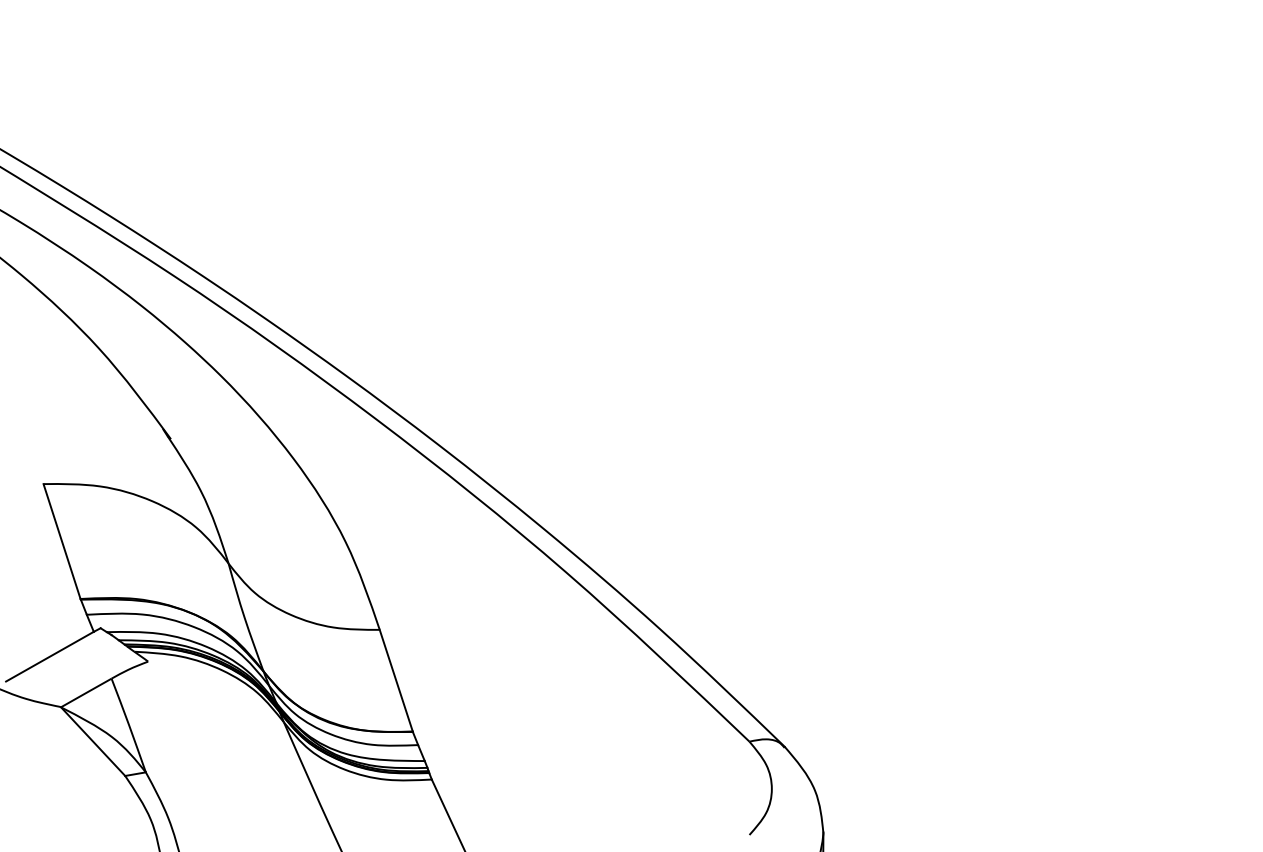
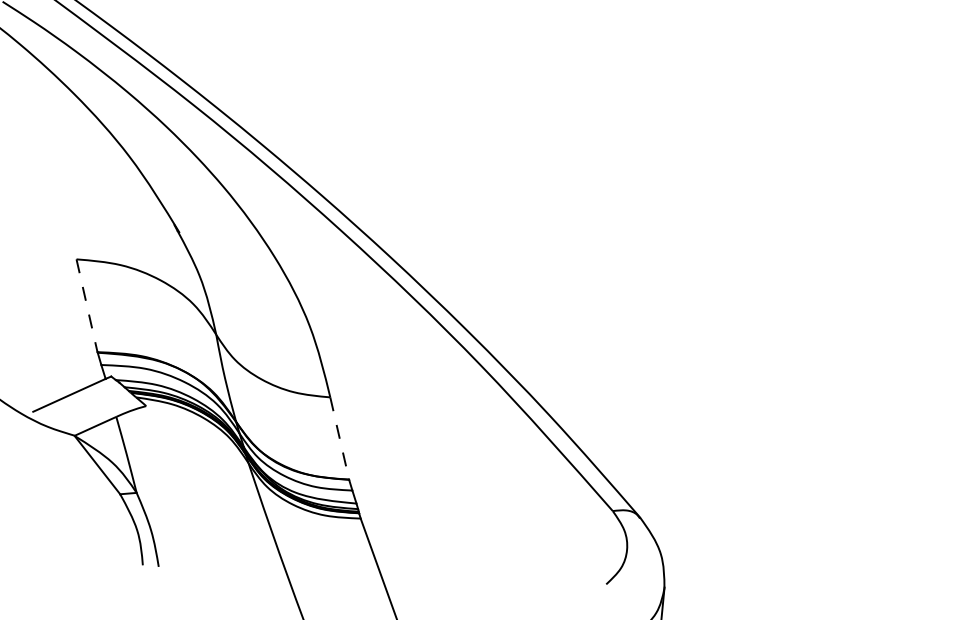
line: (62, 542) -> (87, 306), solid -> dashed
line: (396, 681) -> (339, 439), solid -> dashed

